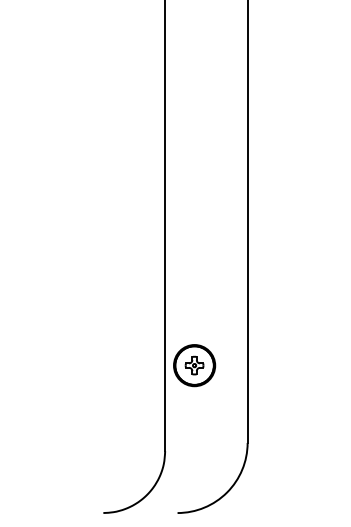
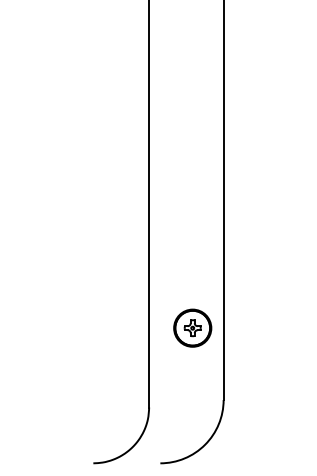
part: (194, 364) -> (192, 327), moved

